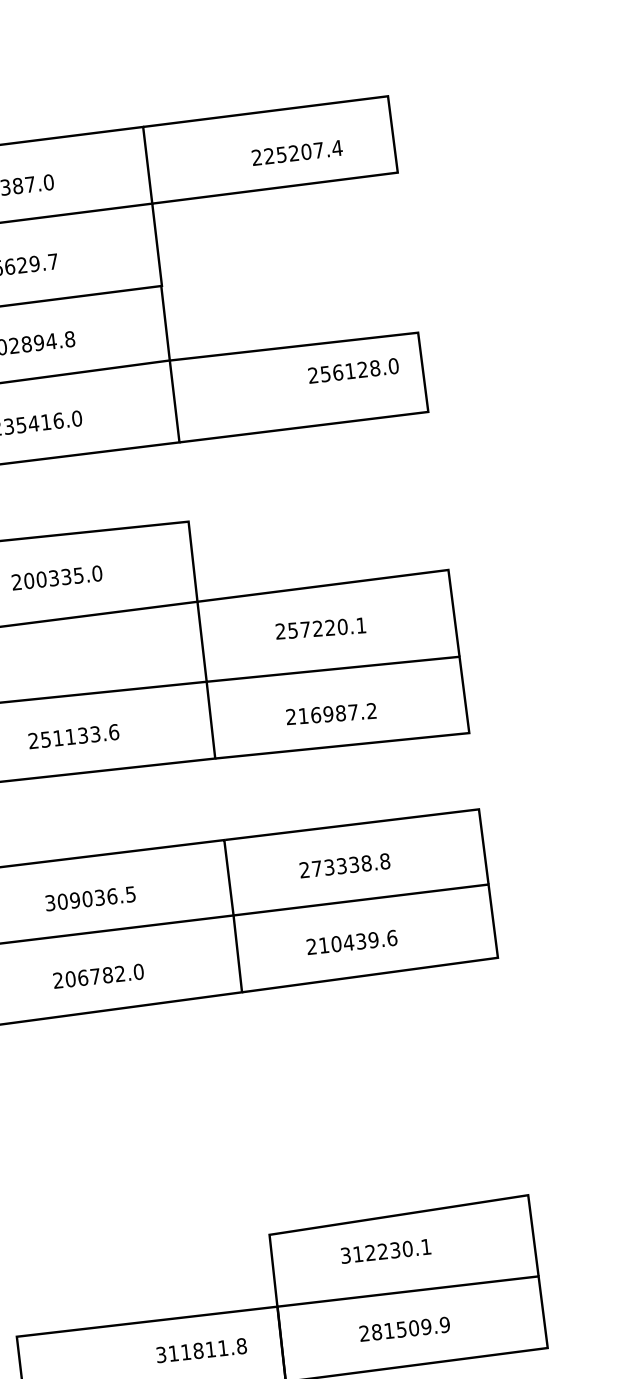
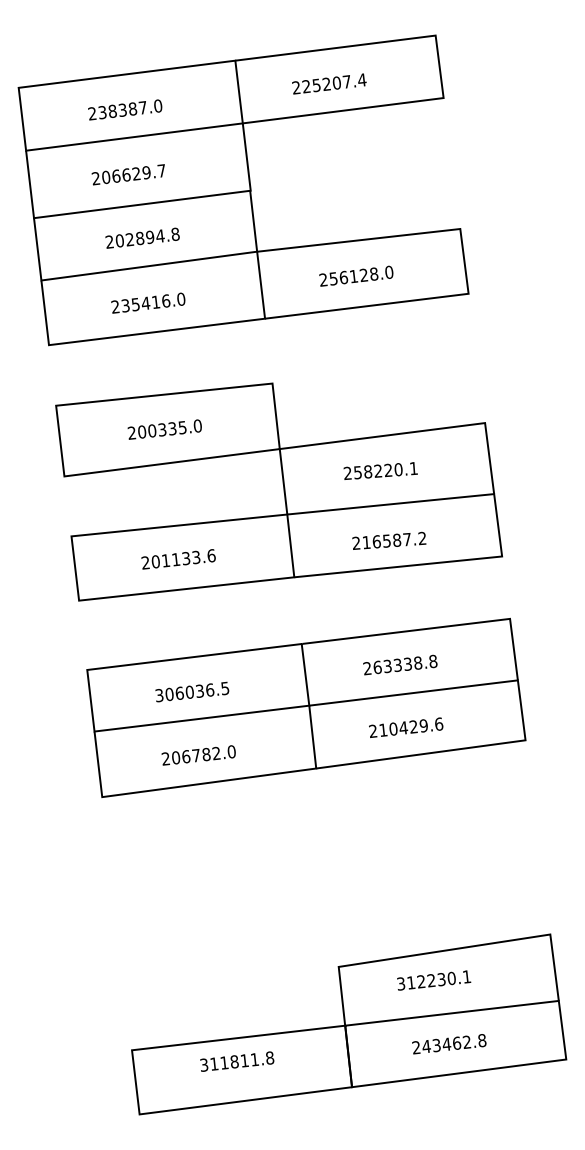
text: (297, 152) -> (329, 83), moved
text: (353, 370) -> (356, 275), moved
text: (305, 629) -> (368, 471), 257220.1 -> 258220.1
text: (327, 713) -> (386, 540), 216987.2 -> 216587.2
text: (45, 739) -> (155, 561), 251133.6 -> 201133.6
text: (316, 868) -> (377, 667), 273338.8 -> 263338.8
text: (74, 900) -> (179, 693), 309036.5 -> 306036.5
text: (360, 940) -> (413, 726), 210439.6 -> 210429.6
text: (411, 1328) -> (454, 1043), 281509.9 -> 243462.8
text: (202, 1350) -> (237, 1061), moved

